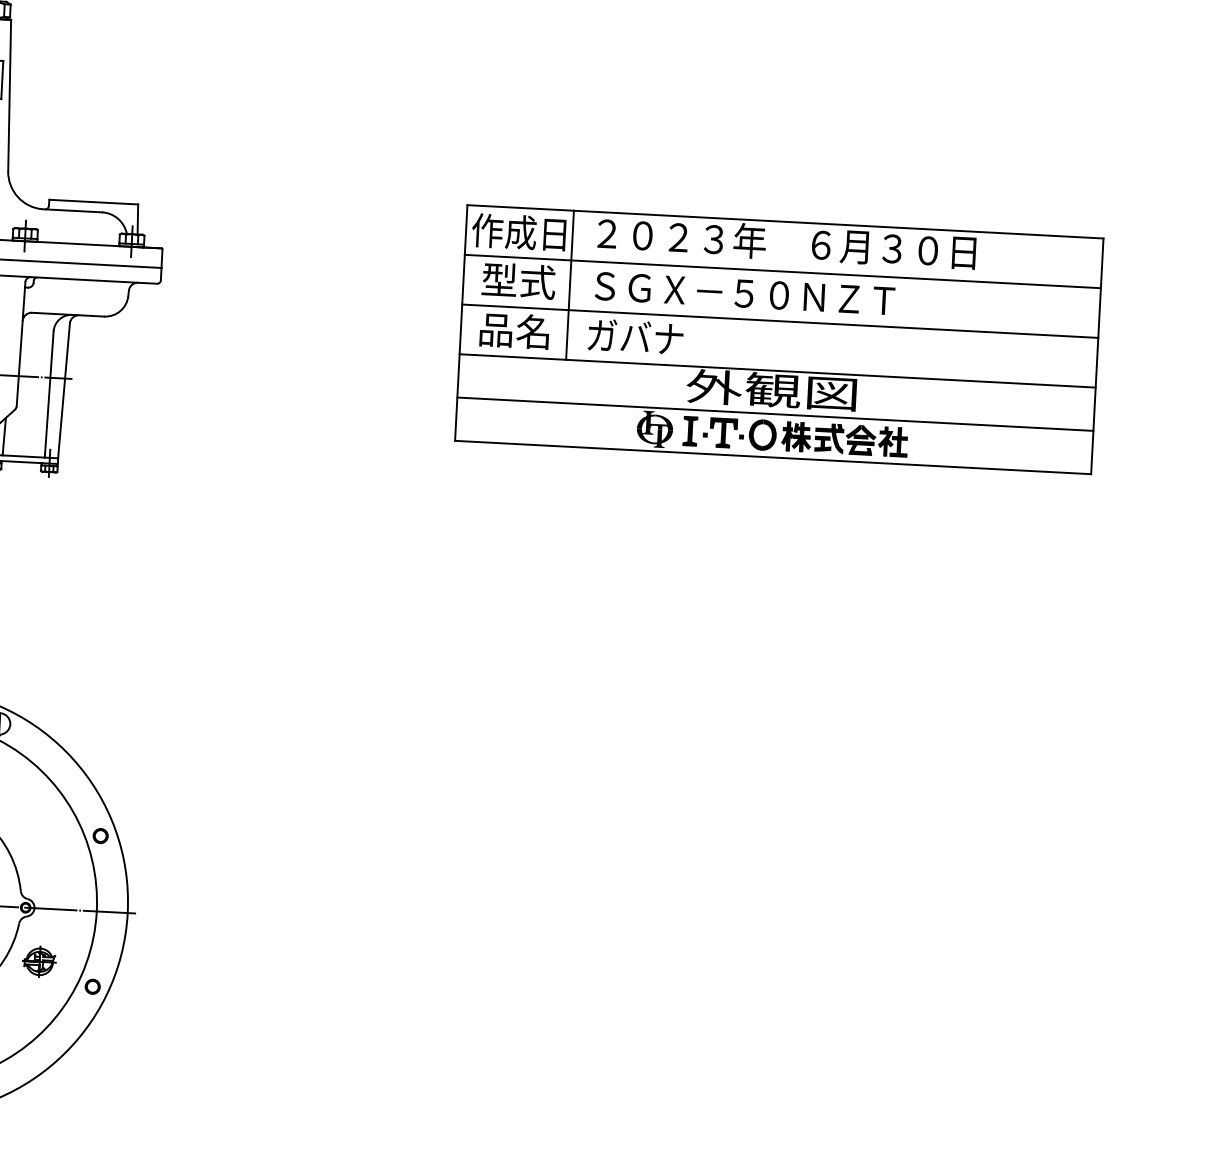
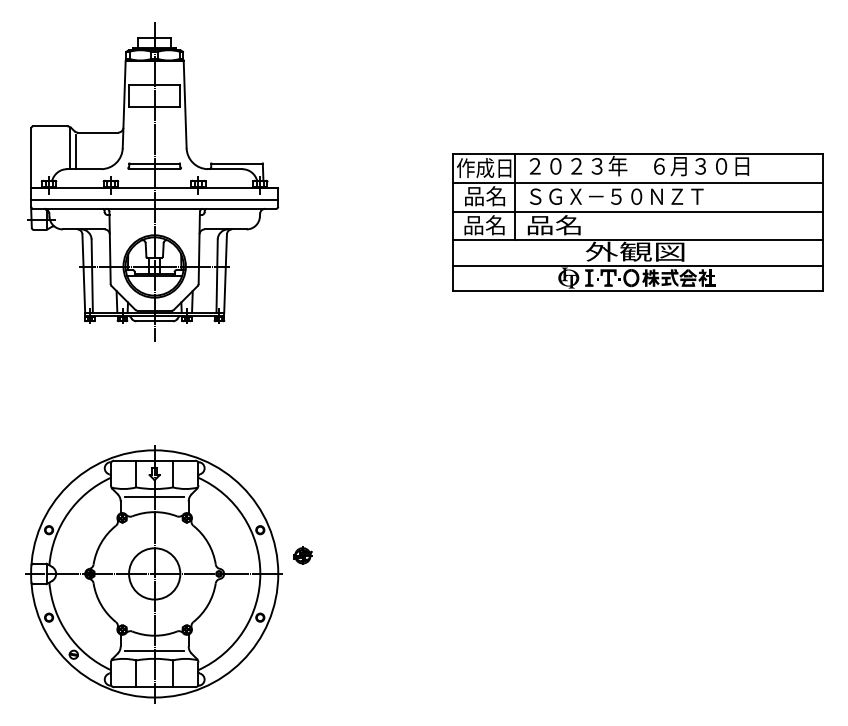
text: (518, 281) -> (485, 196), 型式 -> 品名
text: (635, 337) -> (554, 225), ガバナ -> 品名
part: (39, 961) -> (302, 555), moved

